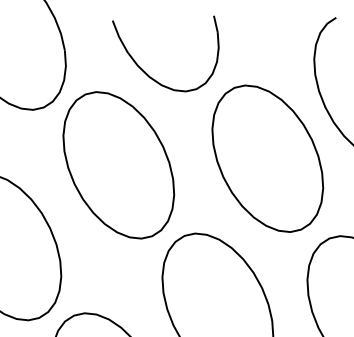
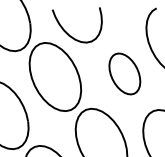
part: (267, 157) -> (124, 73), size x0.6

